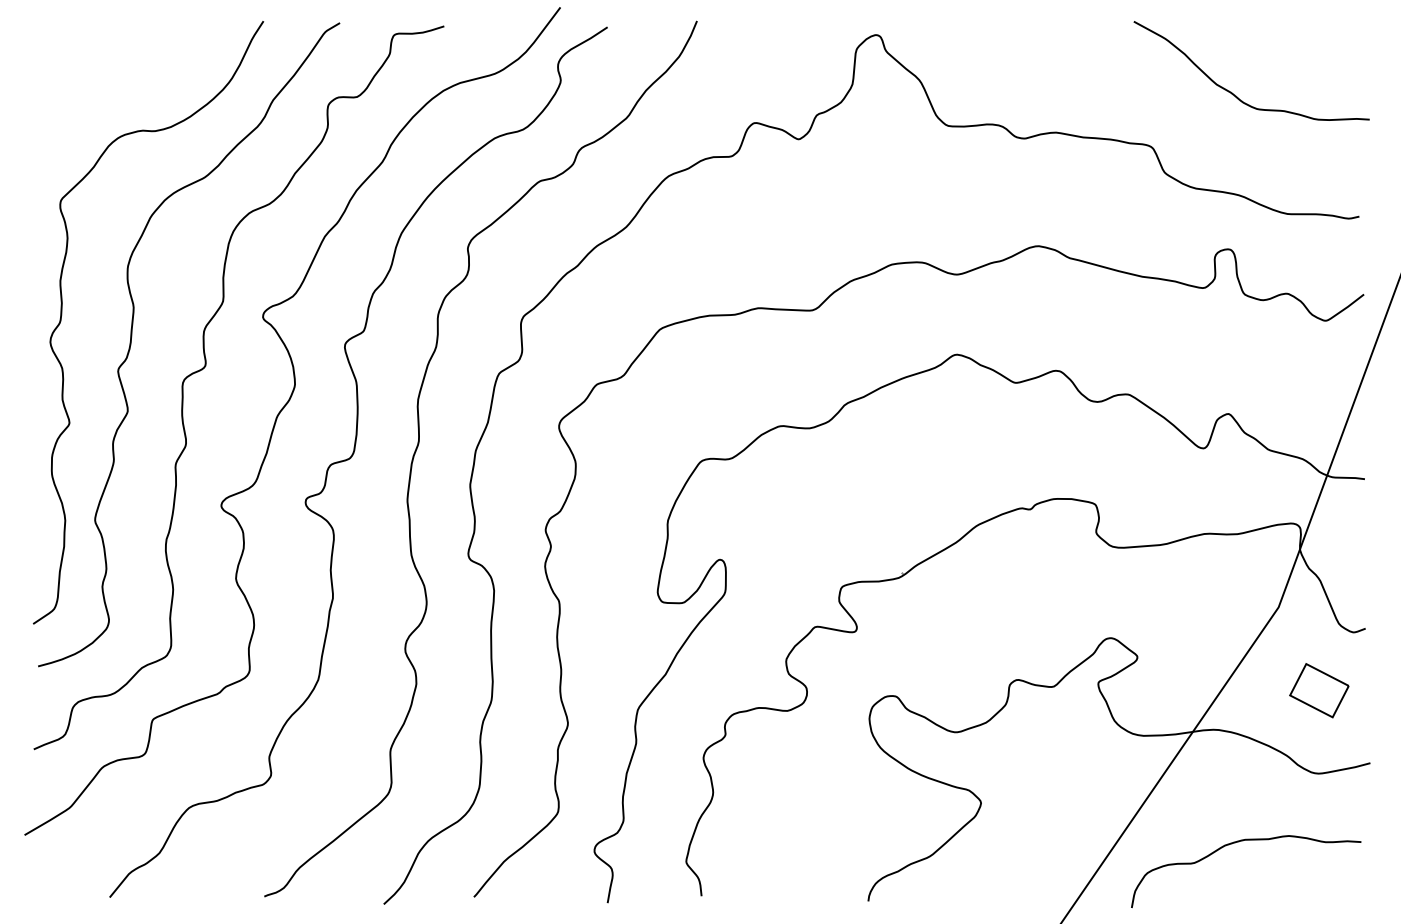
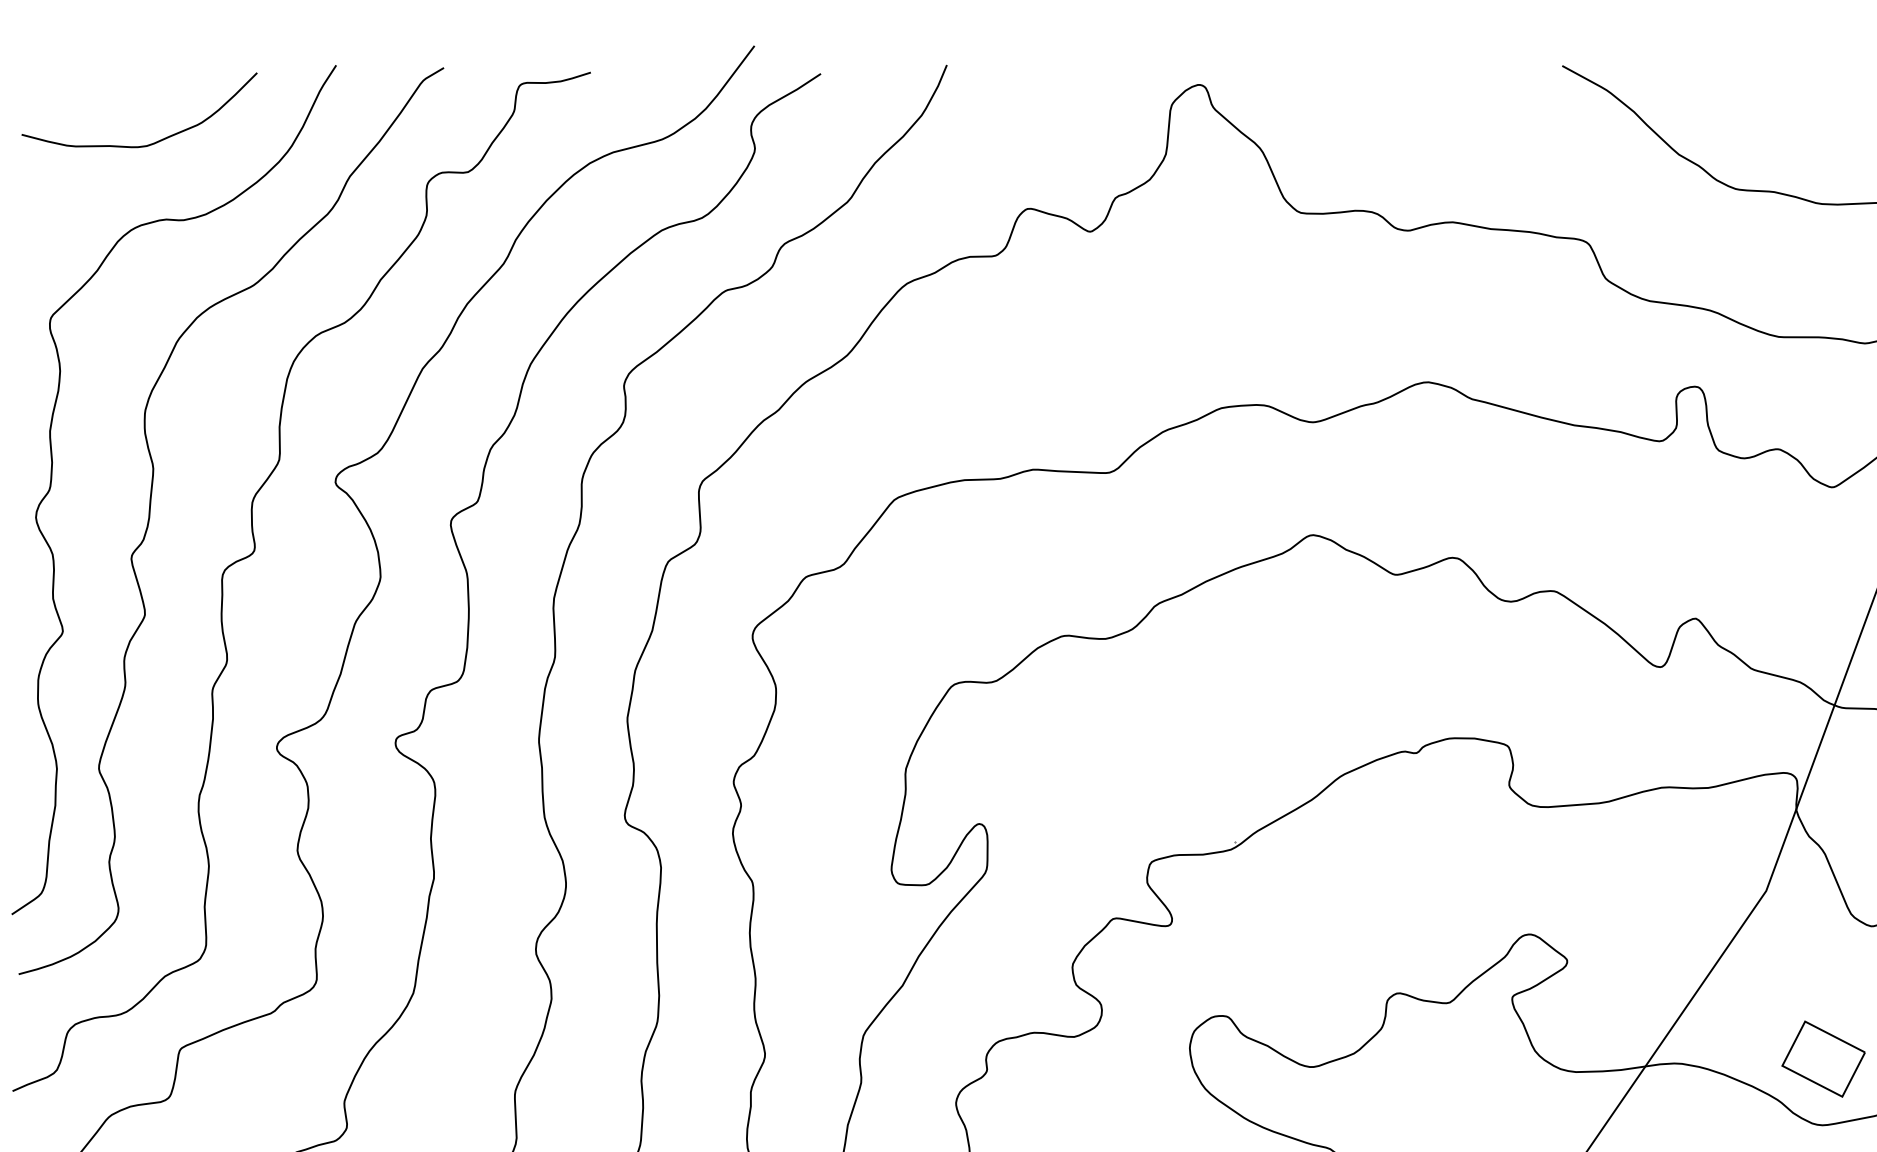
curve: (126, 77) -> (143, 144), added
part: (1319, 690) -> (1823, 1058), moved

